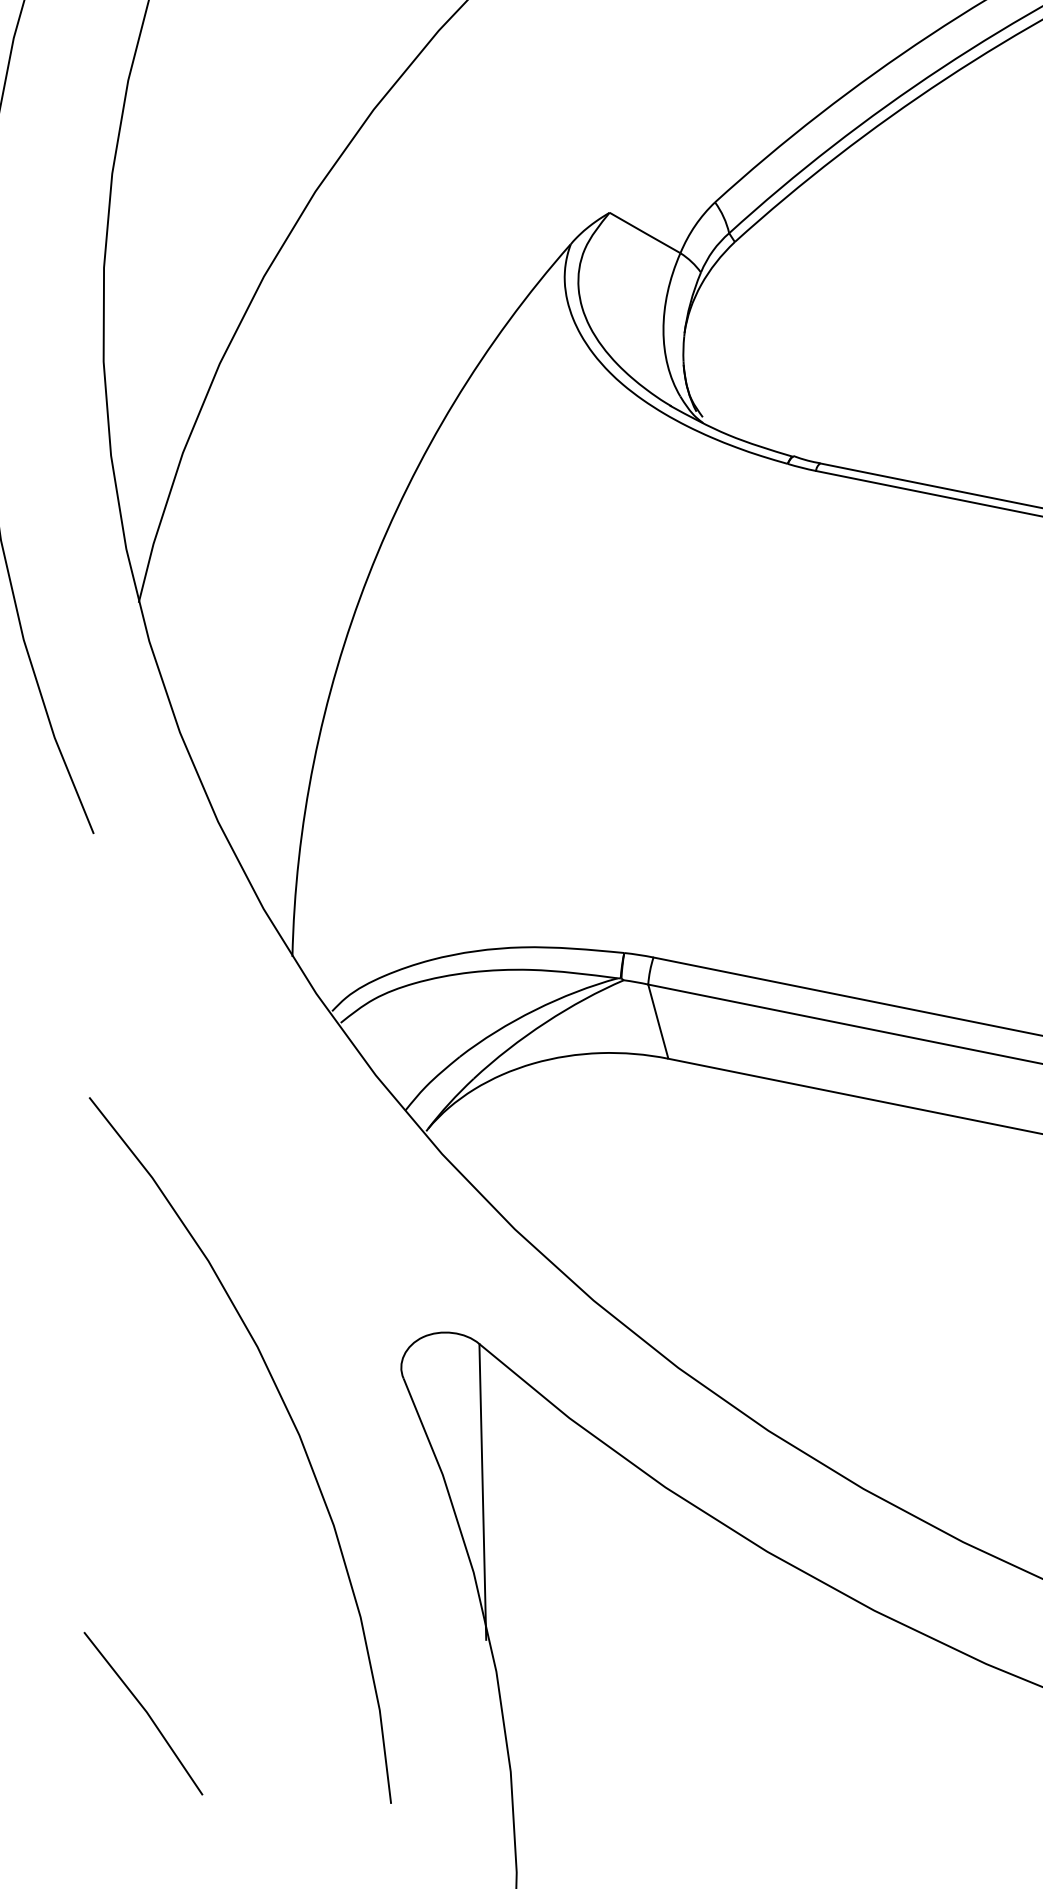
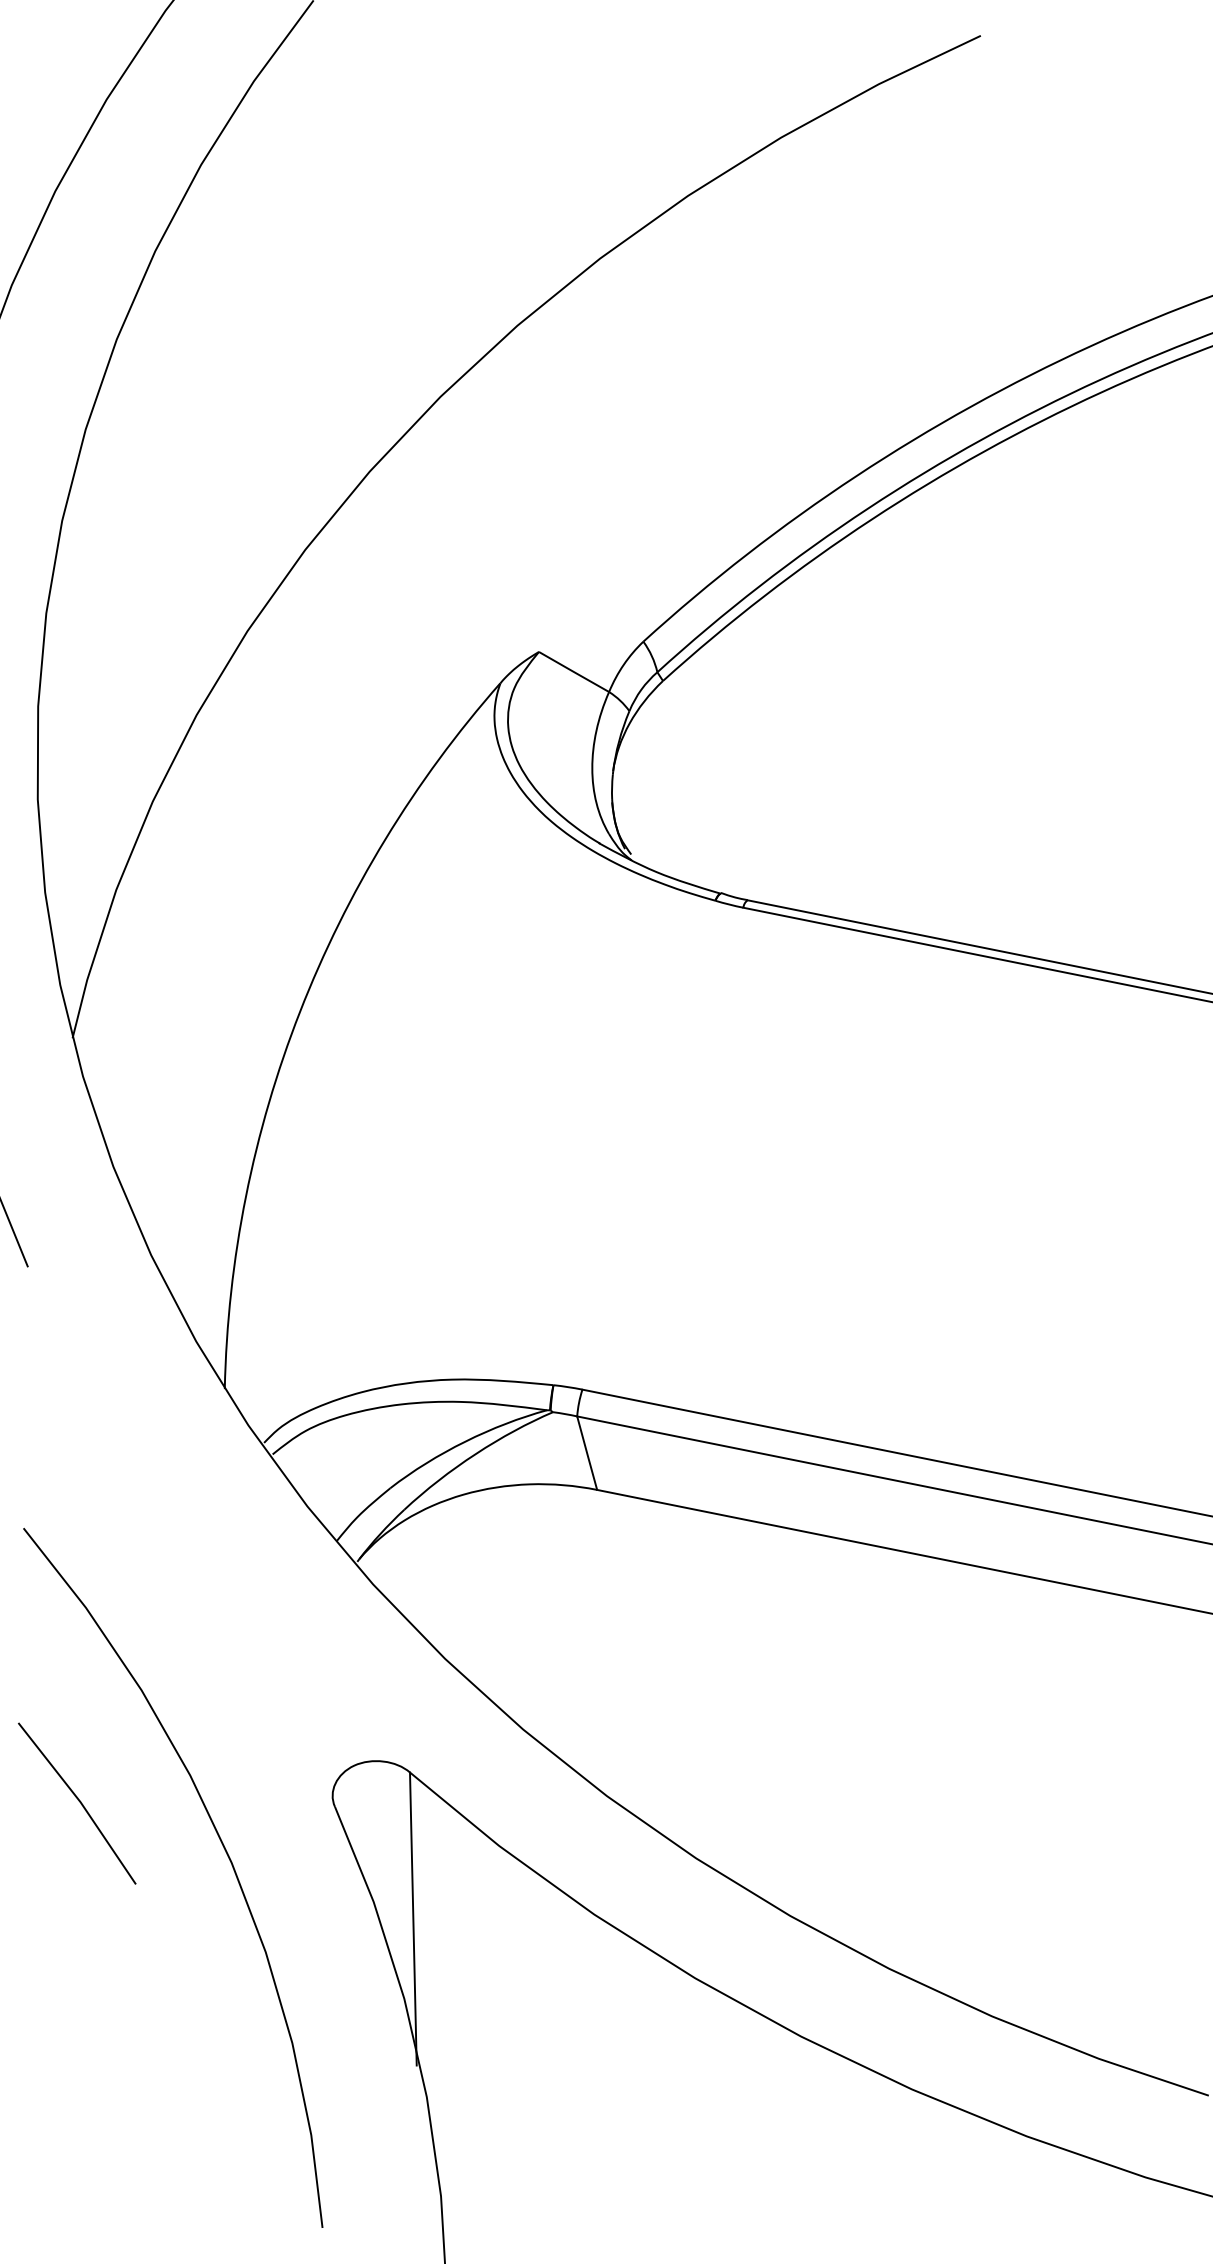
line: (144, 1711) -> (78, 1801), moved

